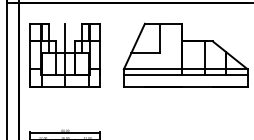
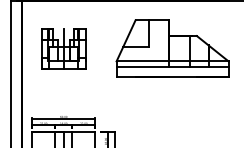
part: (65, 55) -> (63, 48), size x0.7

